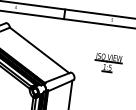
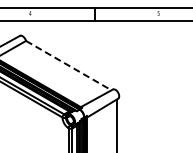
line: (40, 50) -> (69, 65), solid -> dashed
part: (108, 63) -> (161, 70), removed

